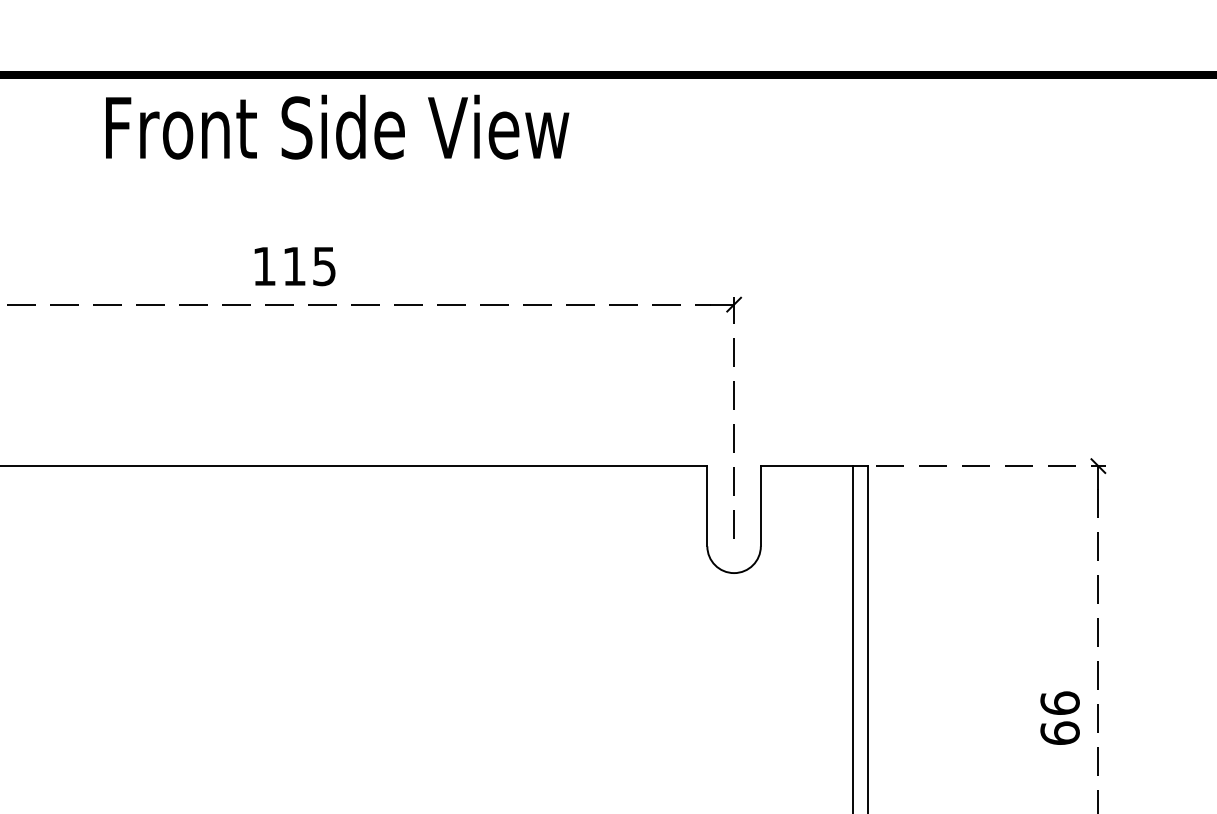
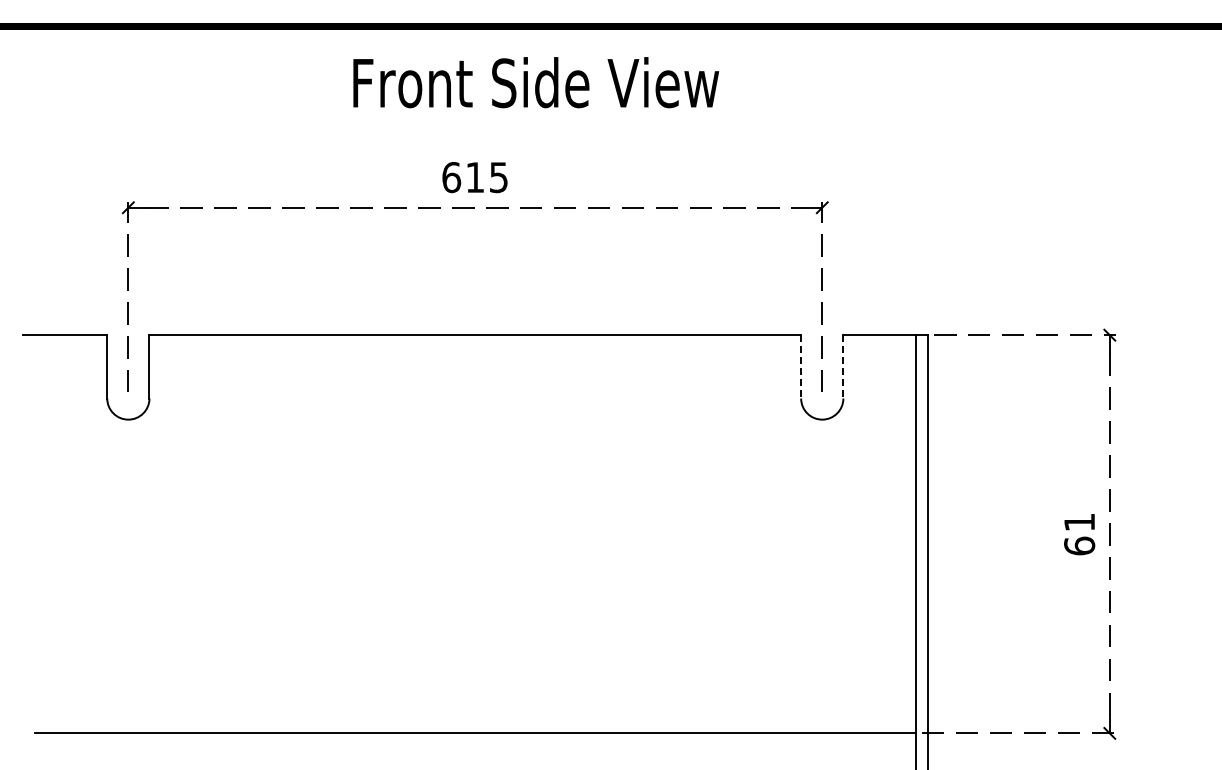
text: (337, 127) -> (536, 82), moved
text: (264, 266) -> (451, 177), 115 -> 615
line: (707, 505) -> (801, 366), solid -> dashed
line: (760, 505) -> (843, 366), solid -> dashed
text: (1059, 703) -> (1079, 522), 66 -> 61

